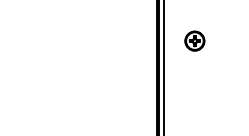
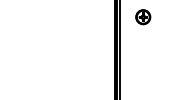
part: (195, 41) -> (143, 17), moved

